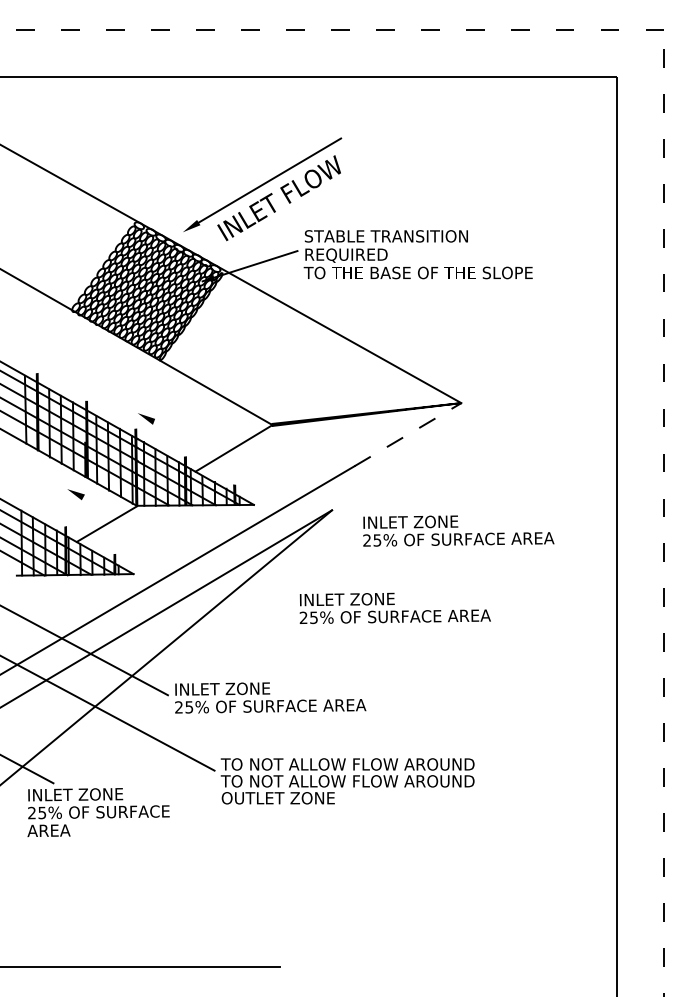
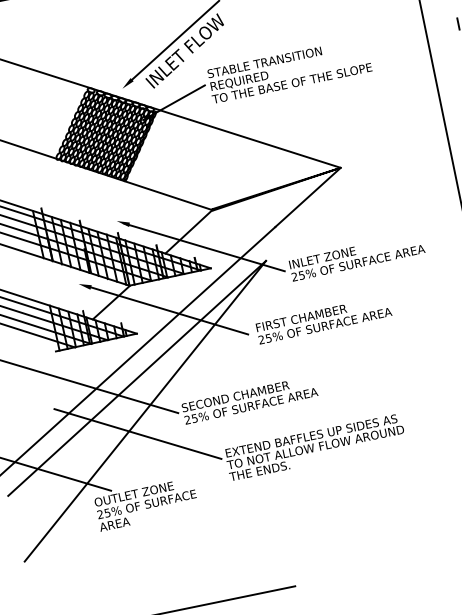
line: (408, 434) -> (308, 197), dashed -> solid
line: (250, 473) -> (203, 246), added
line: (182, 550) -> (167, 310), added
text: (365, 599) -> (302, 318), INLET ZONE -> FIRST CHAMBER
text: (251, 688) -> (235, 396), INLET ZONE -> SECOND CHAMBER
text: (347, 764) -> (313, 435), TO NOT ALLOW FLOW AROUND -> EXTEND BAFFLES UP SIDES AS
text: (83, 794) -> (133, 494), INLET ZONE -> OUTLET ZONE
text: (277, 798) -> (269, 469), OUTLET ZONE -> THE ENDS.

